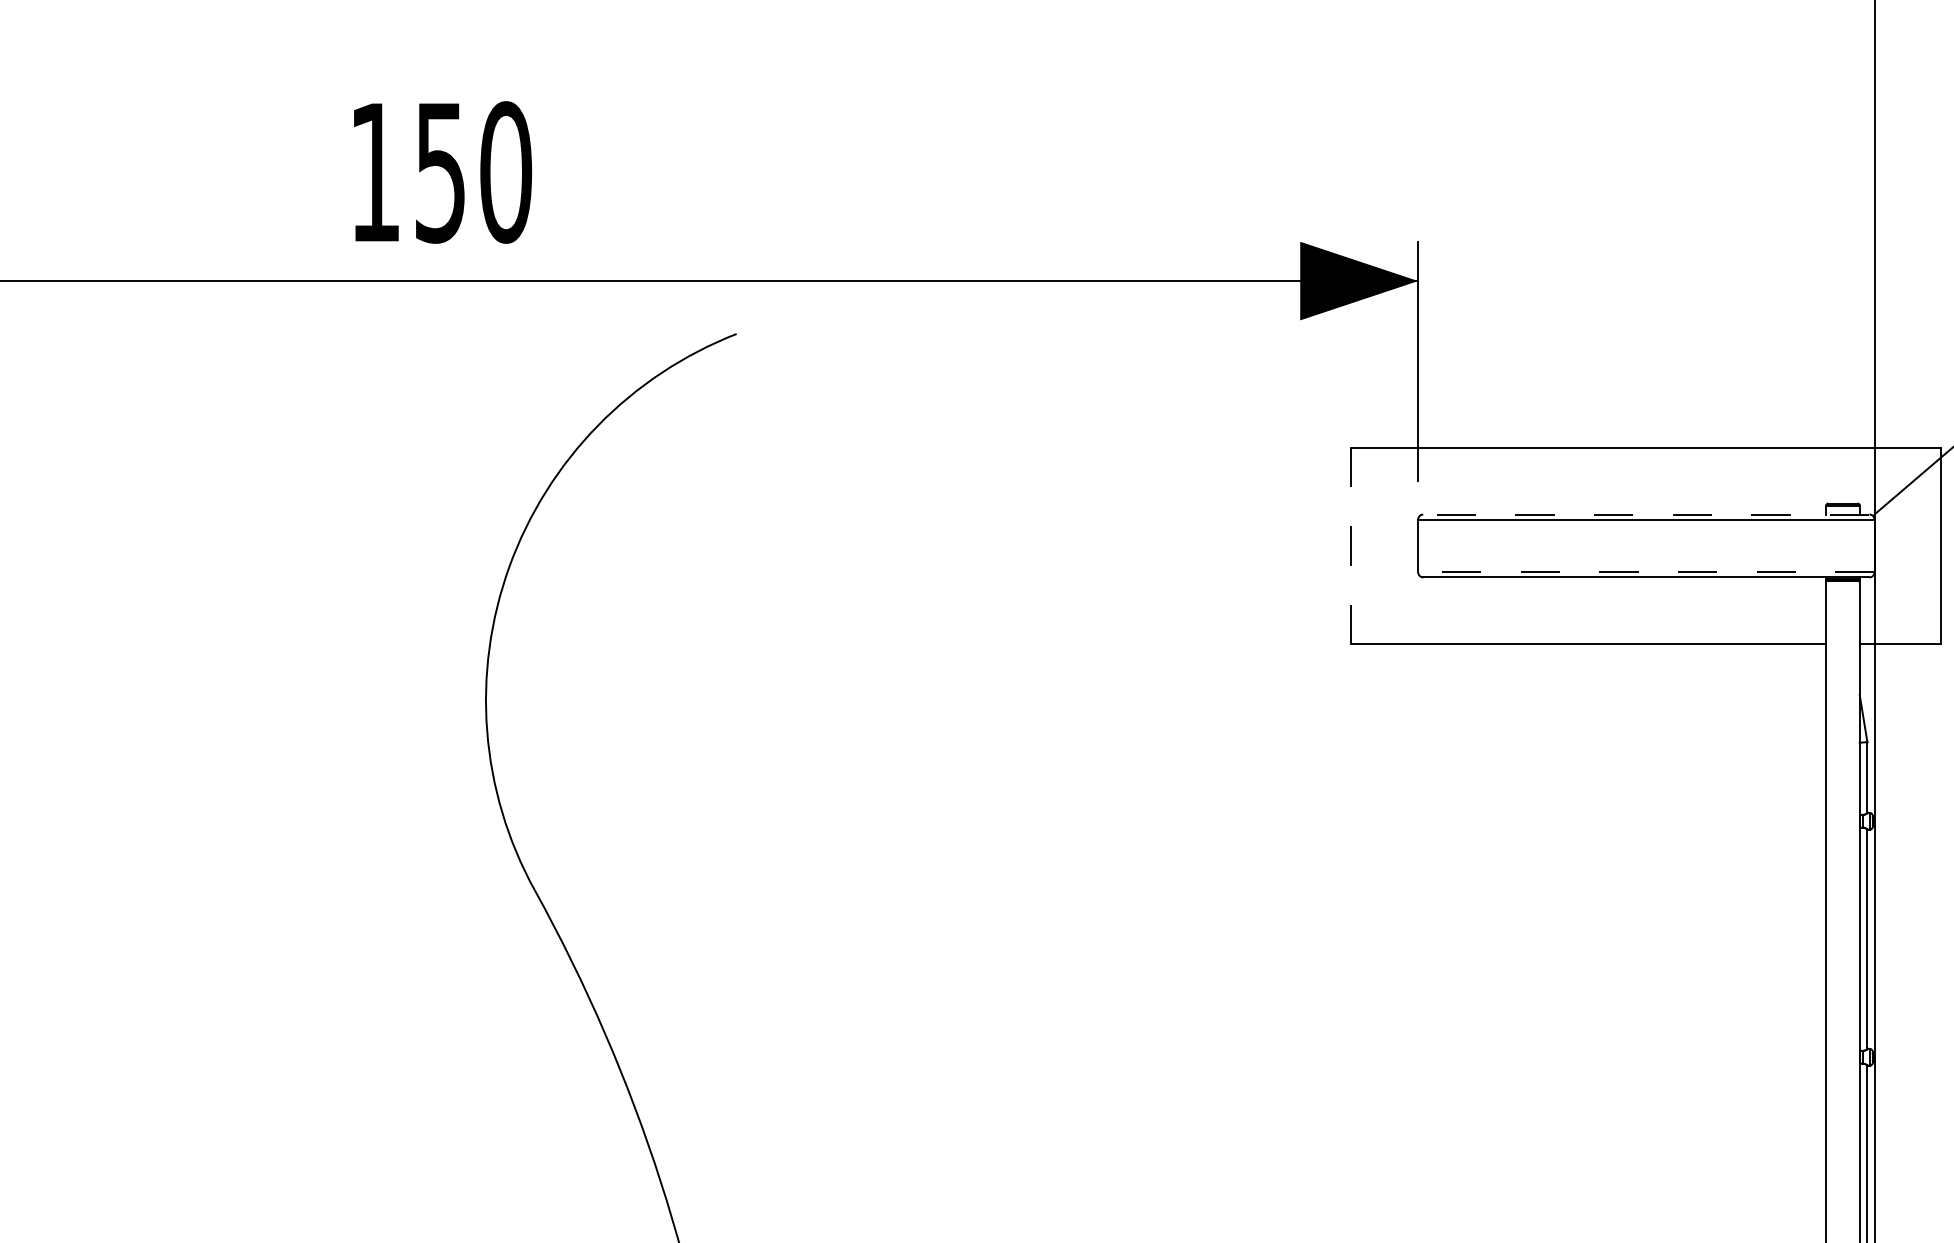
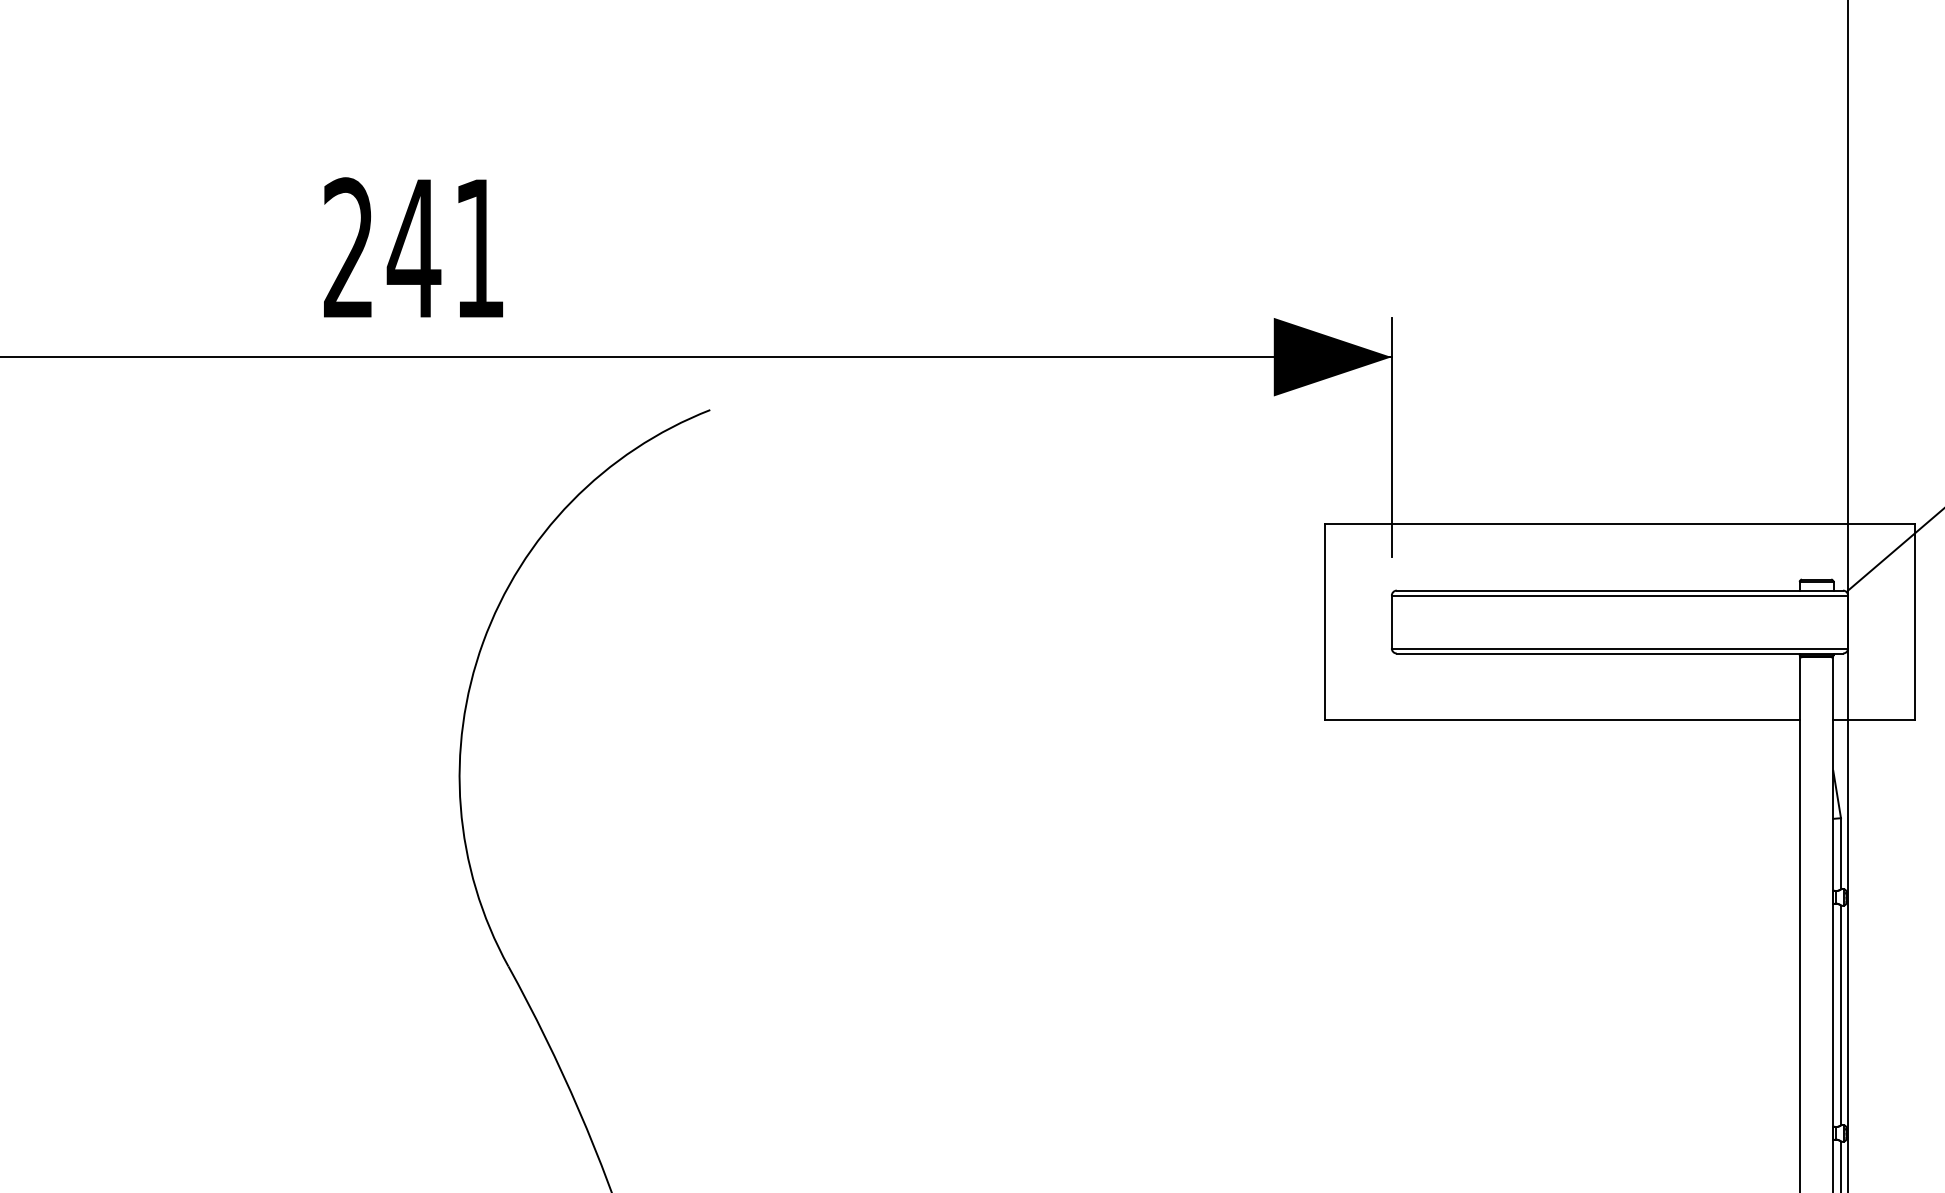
text: (441, 172) -> (415, 248), 150 -> 241
line: (1645, 514) -> (1619, 590), dashed -> solid
line: (1351, 546) -> (1325, 622), dashed -> solid
line: (1645, 572) -> (1619, 648), dashed -> solid

